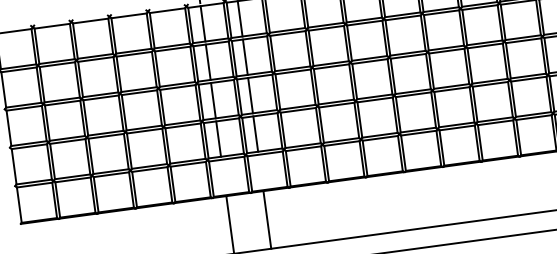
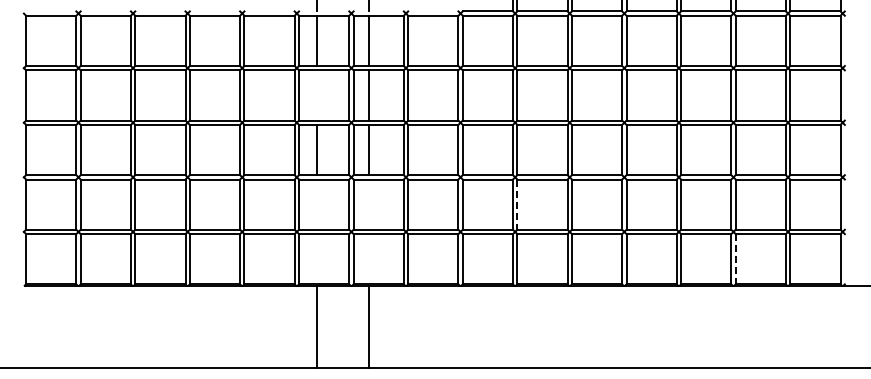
line: (208, 62) -> (316, 95), removed
line: (360, 120) -> (517, 205), solid -> dashed
line: (255, 133) -> (369, 204), removed
line: (518, 137) -> (735, 259), solid -> dashed
line: (218, 139) -> (316, 204), removed

